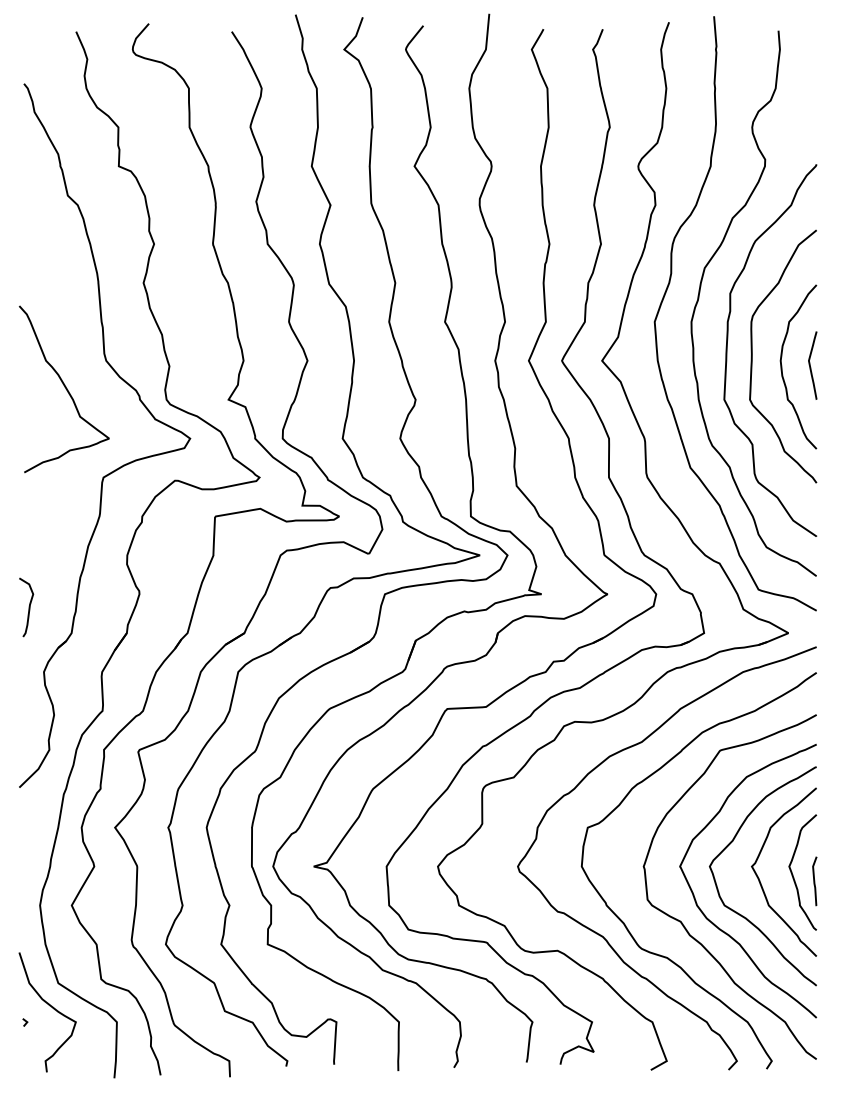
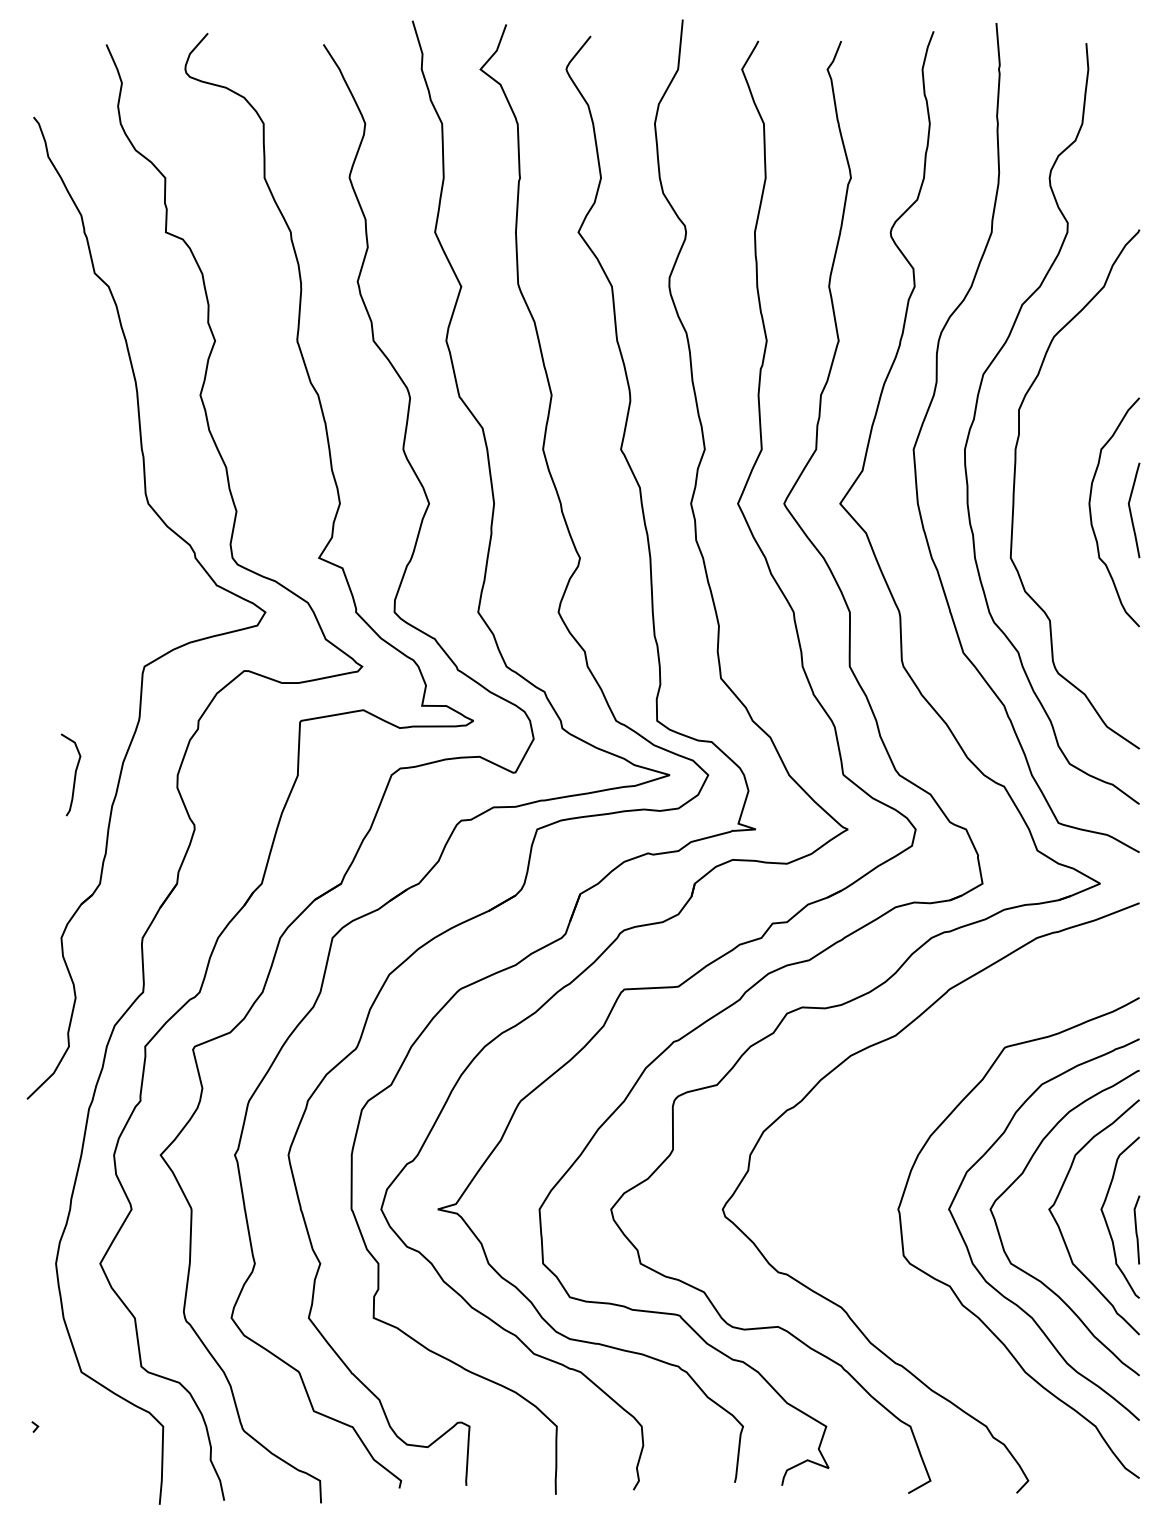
curve: (752, 356) -> (1049, 497), removed
curve: (65, 388) -> (91, 542), removed
curve: (28, 607) -> (74, 774), moved
curve: (624, 923) -> (871, 1288), removed
curve: (51, 1007) -> (72, 1406), removed

